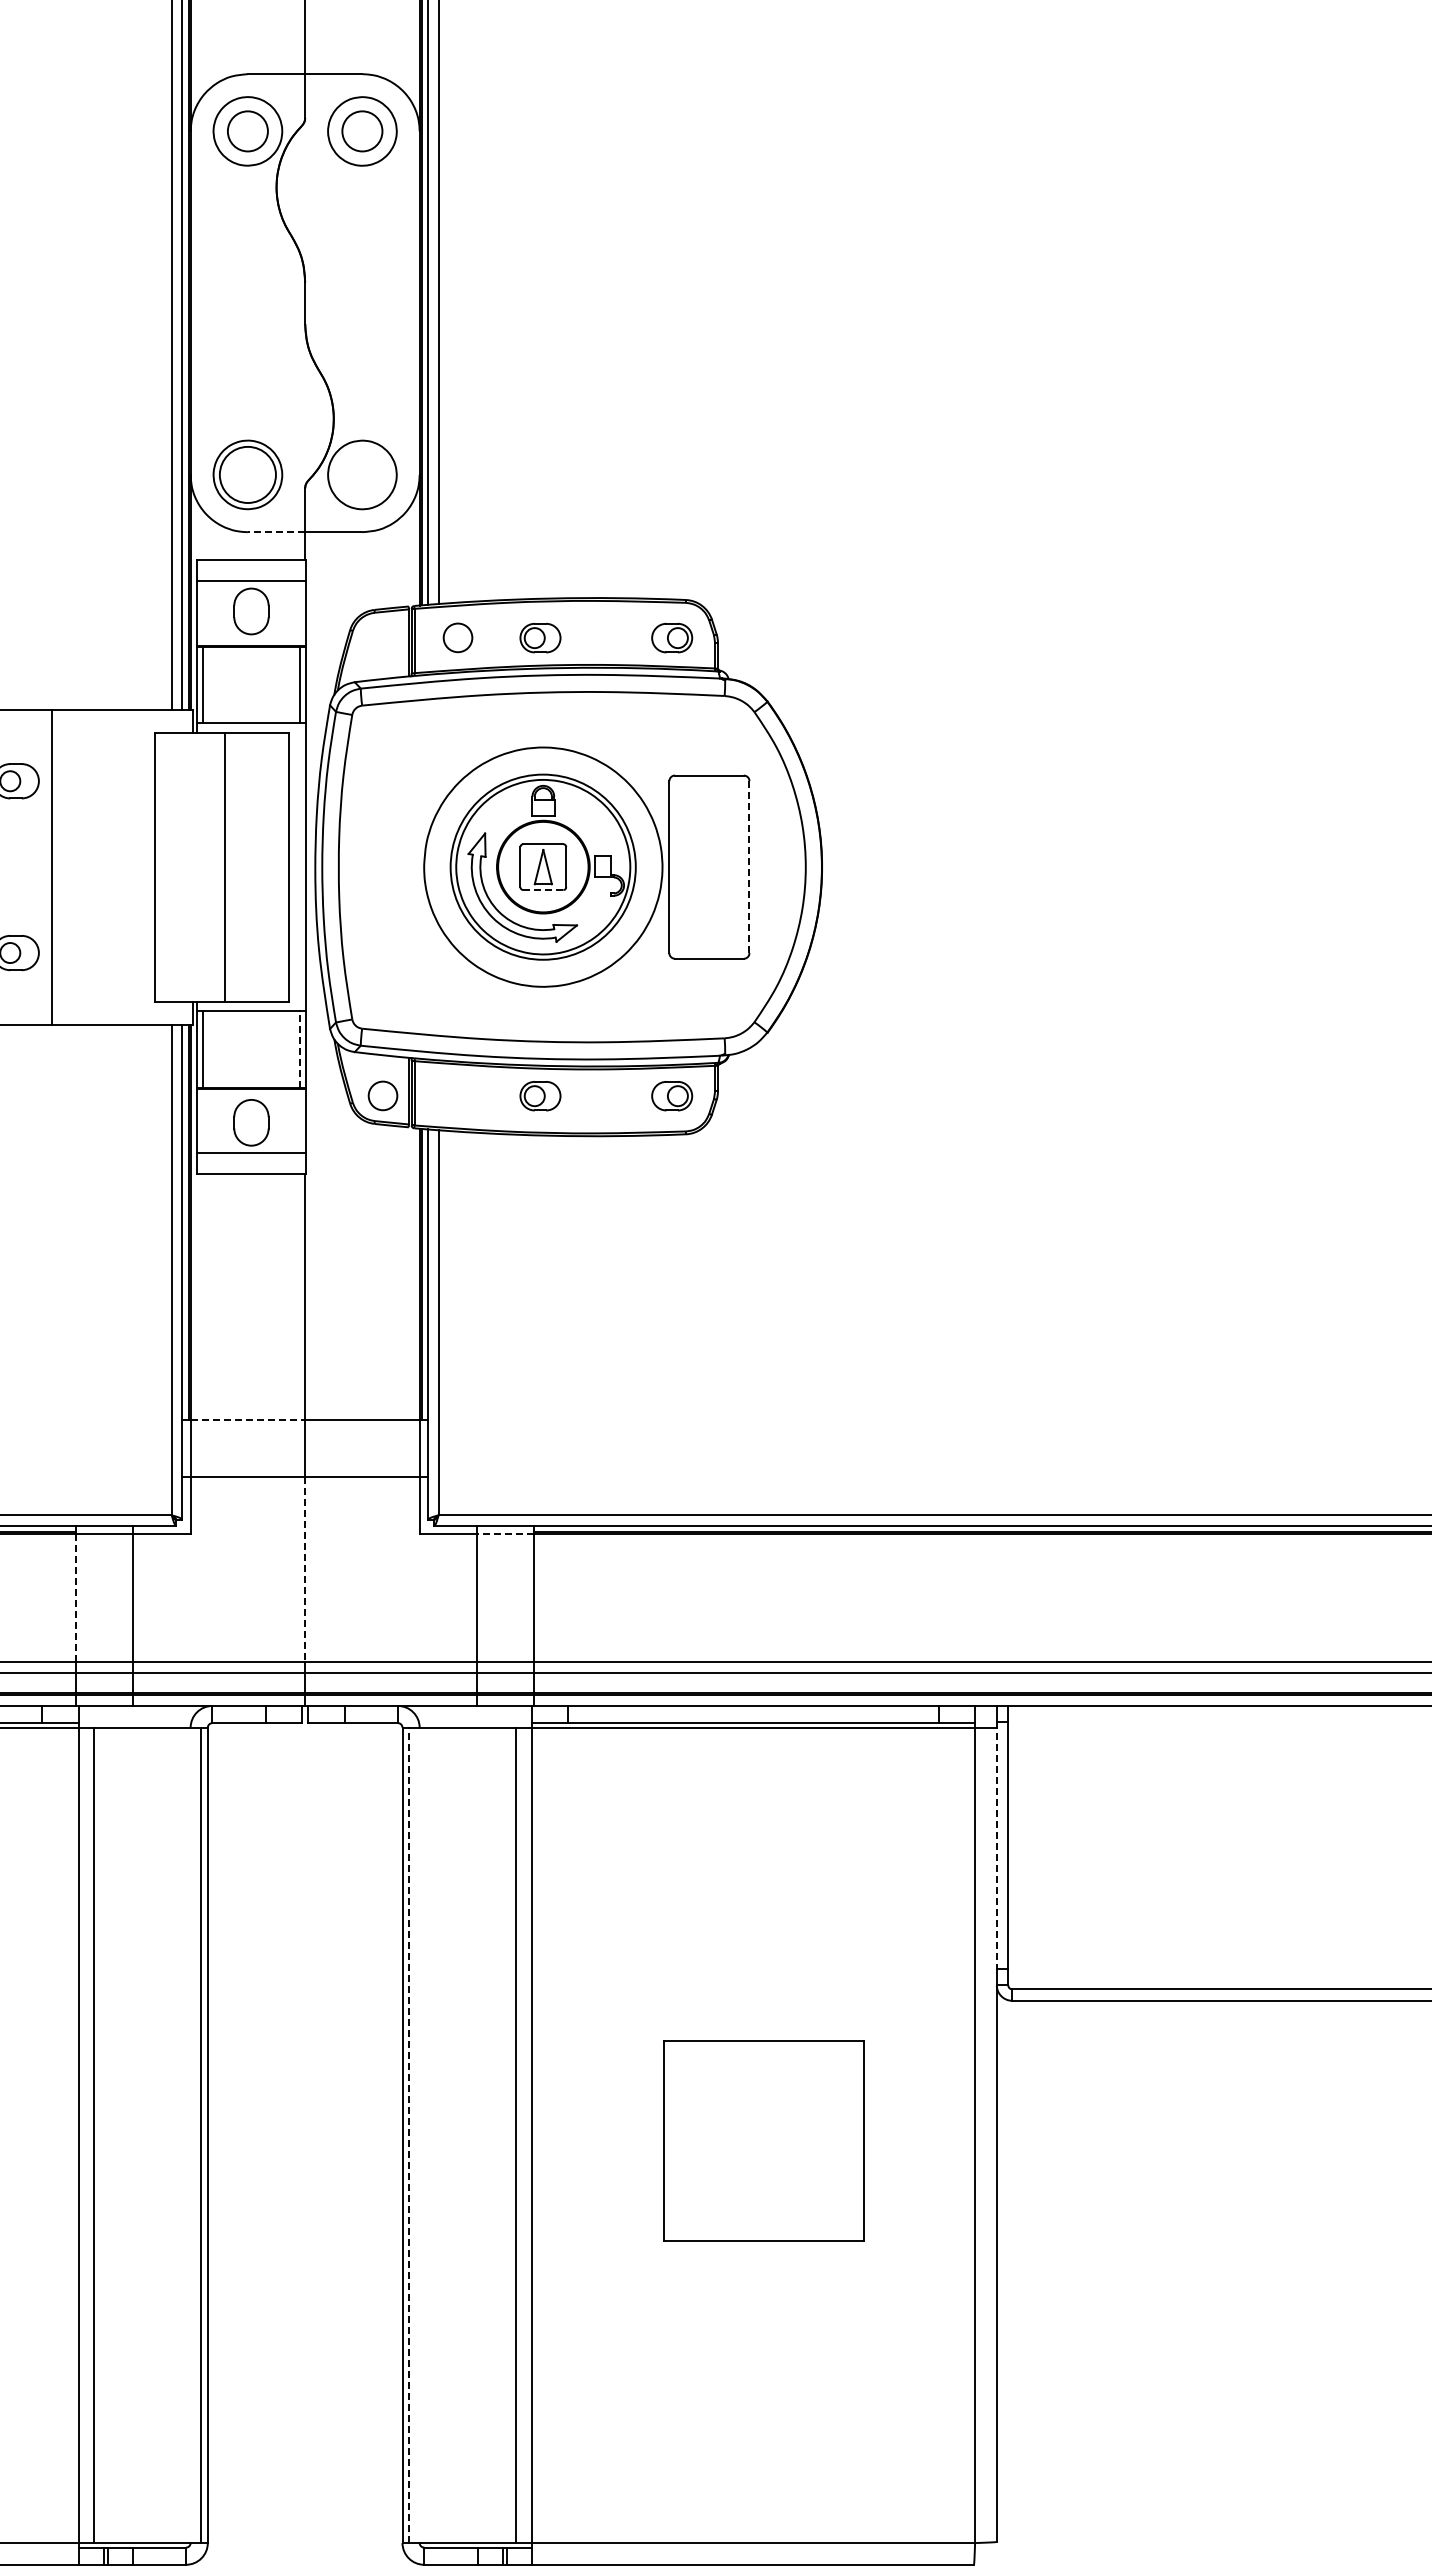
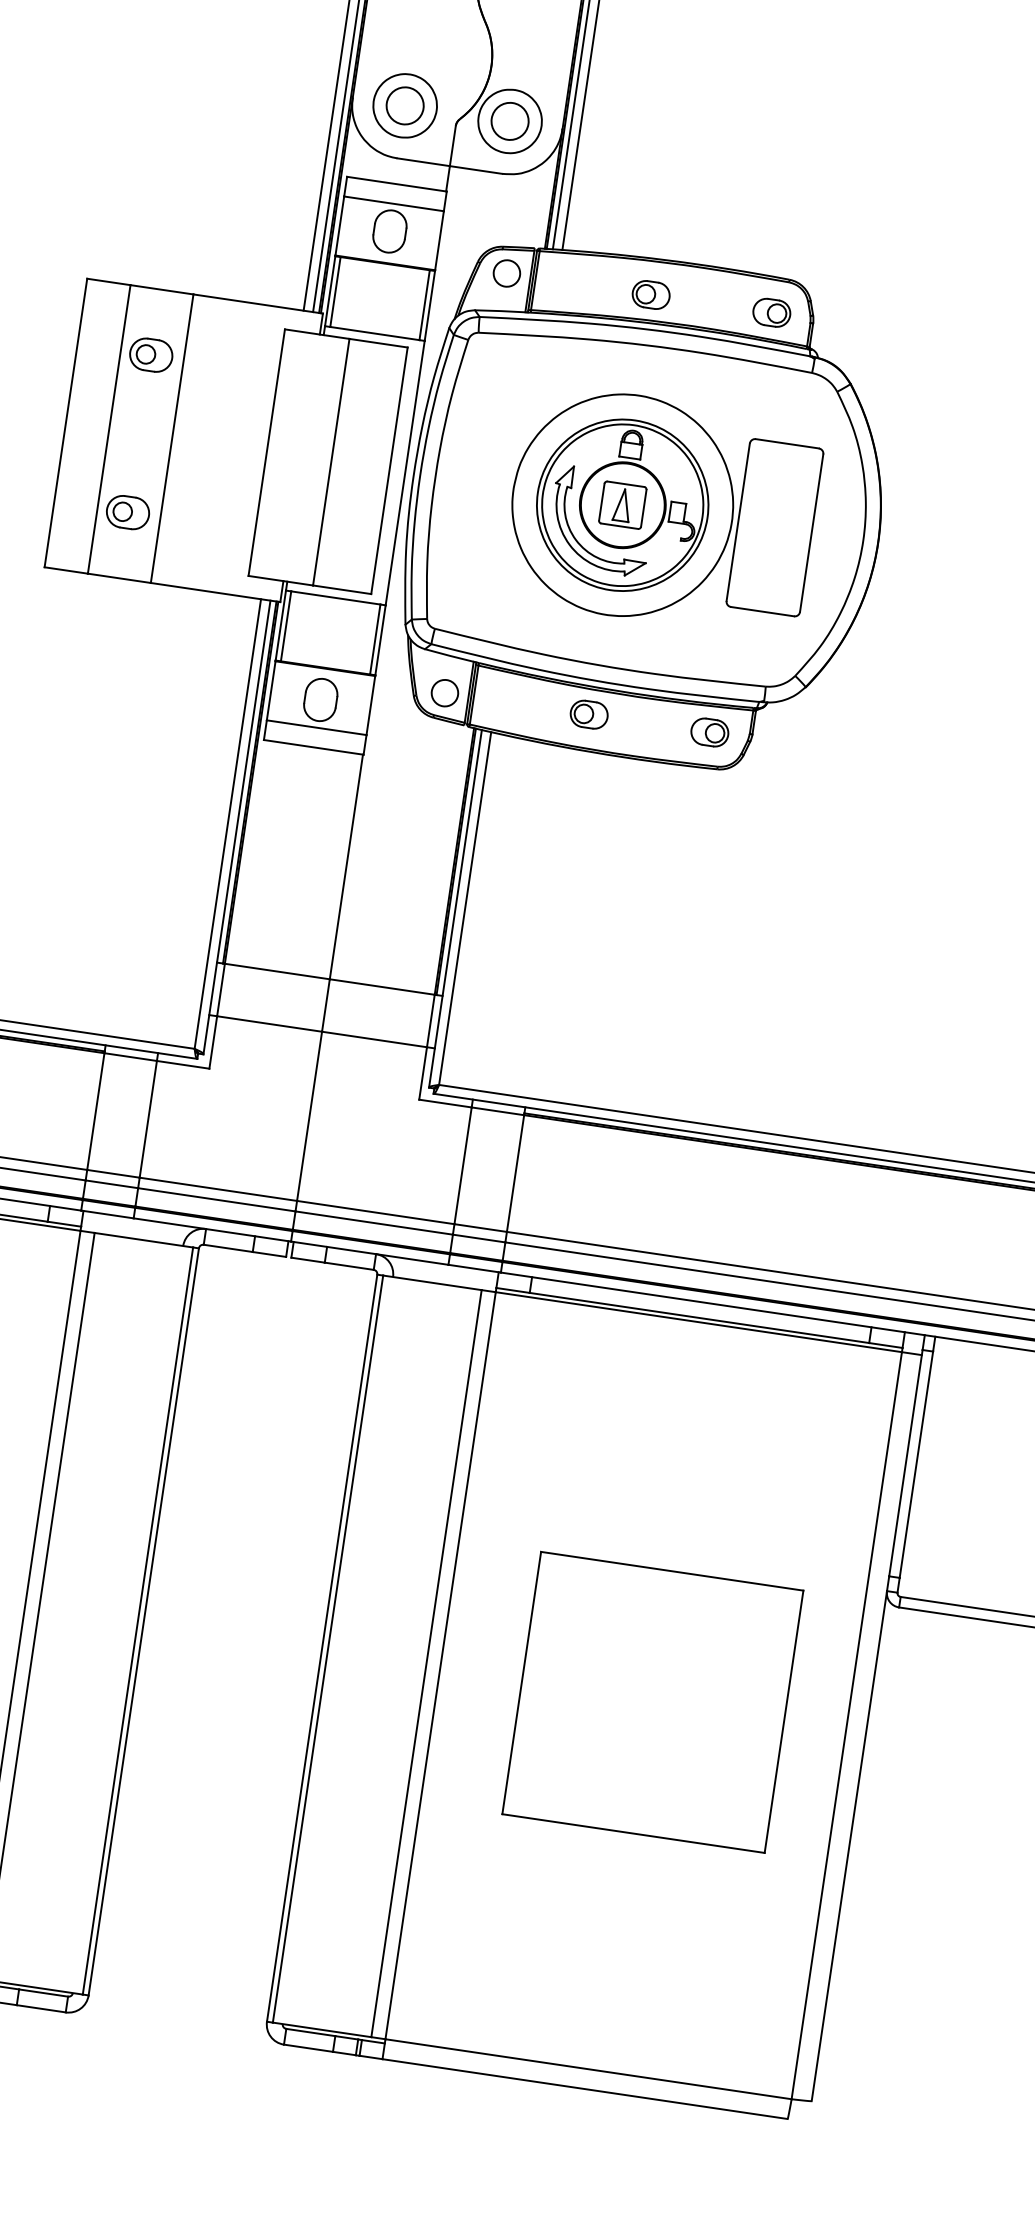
circle: (247, 474) -> (404, 105), size x0.71
circle: (362, 474) -> (510, 121), added
line: (276, 532) -> (423, 162), dashed -> solid
circle: (457, 637) -> (506, 273), moved
line: (749, 867) -> (811, 533), dashed -> solid
line: (542, 890) -> (618, 526), dashed -> solid
line: (300, 1049) -> (375, 639), dashed -> solid
line: (248, 1419) -> (277, 971), dashed -> solid
line: (505, 1534) -> (497, 1111), dashed -> solid
line: (305, 1569) -> (309, 1116), dashed -> solid
line: (76, 1597) -> (96, 1111), dashed -> solid
line: (996, 1845) -> (905, 1462), dashed -> solid
line: (408, 2135) -> (327, 1649), dashed -> solid
part: (763, 2140) -> (652, 1701), size x1.43

